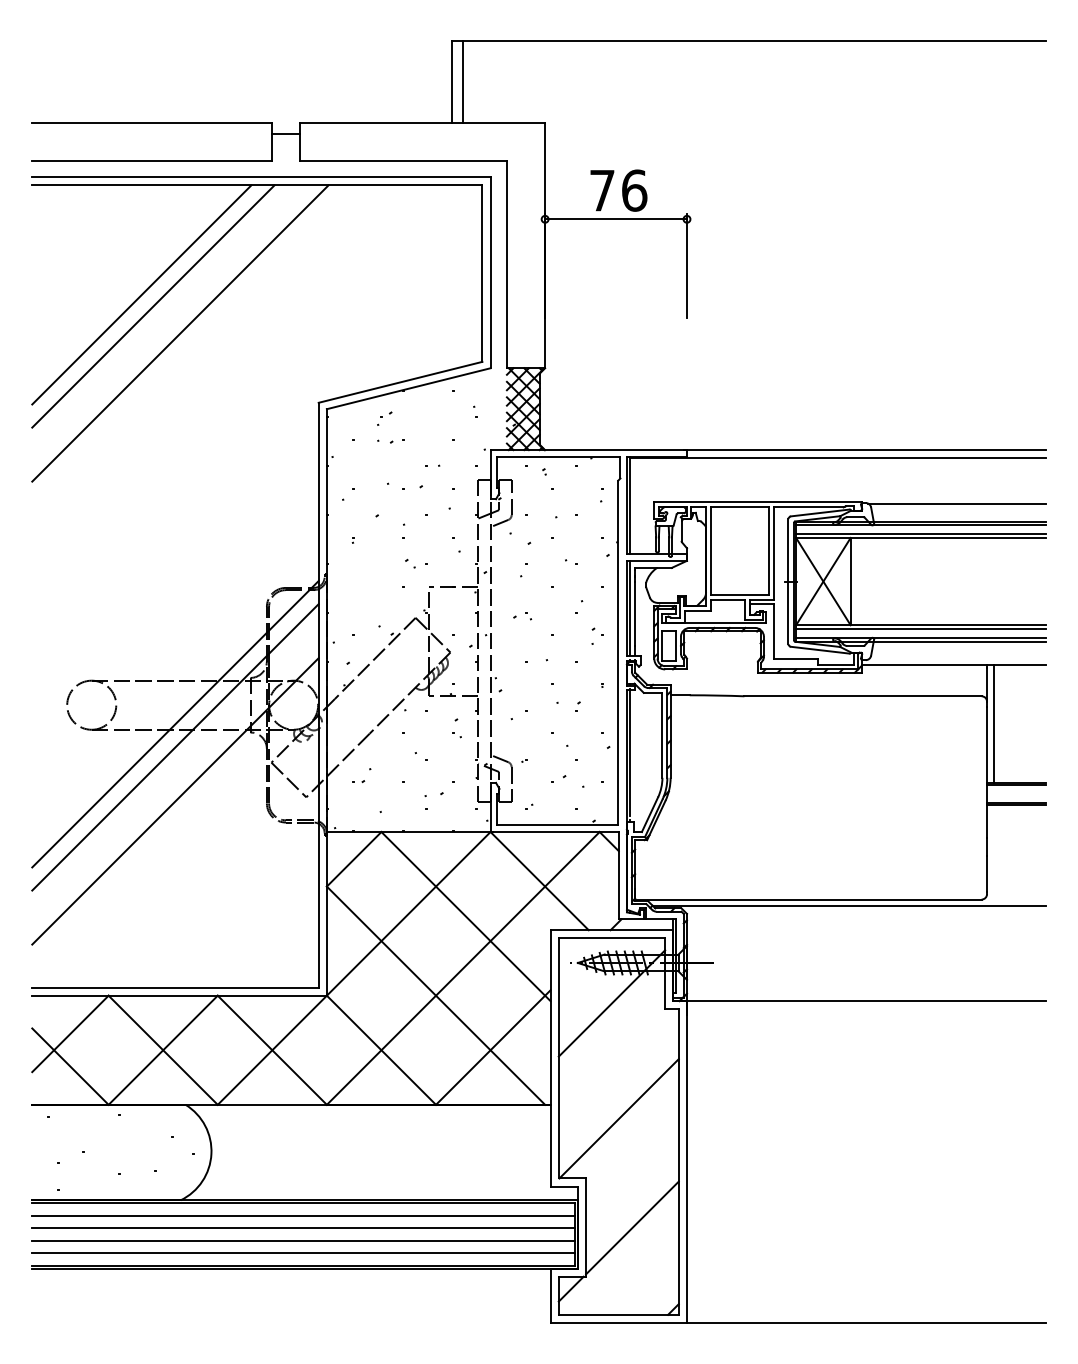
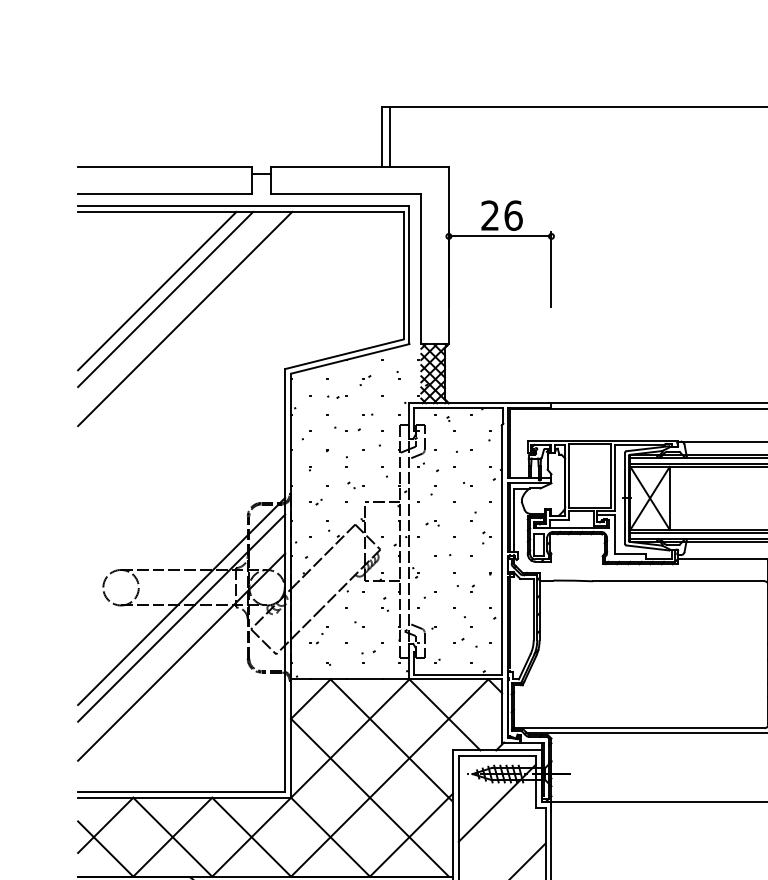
text: (602, 190) -> (490, 215), 76 -> 26
part: (384, 418) -> (365, 380), moved
part: (360, 586) -> (315, 501), added

